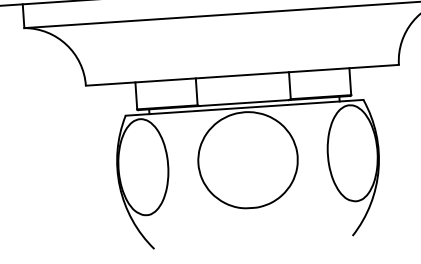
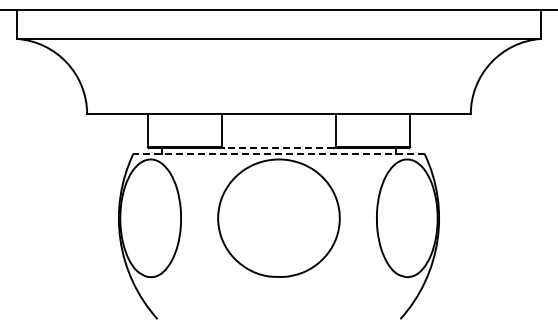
line: (244, 103) -> (279, 148), solid -> dashed
line: (245, 108) -> (279, 154), solid -> dashed

